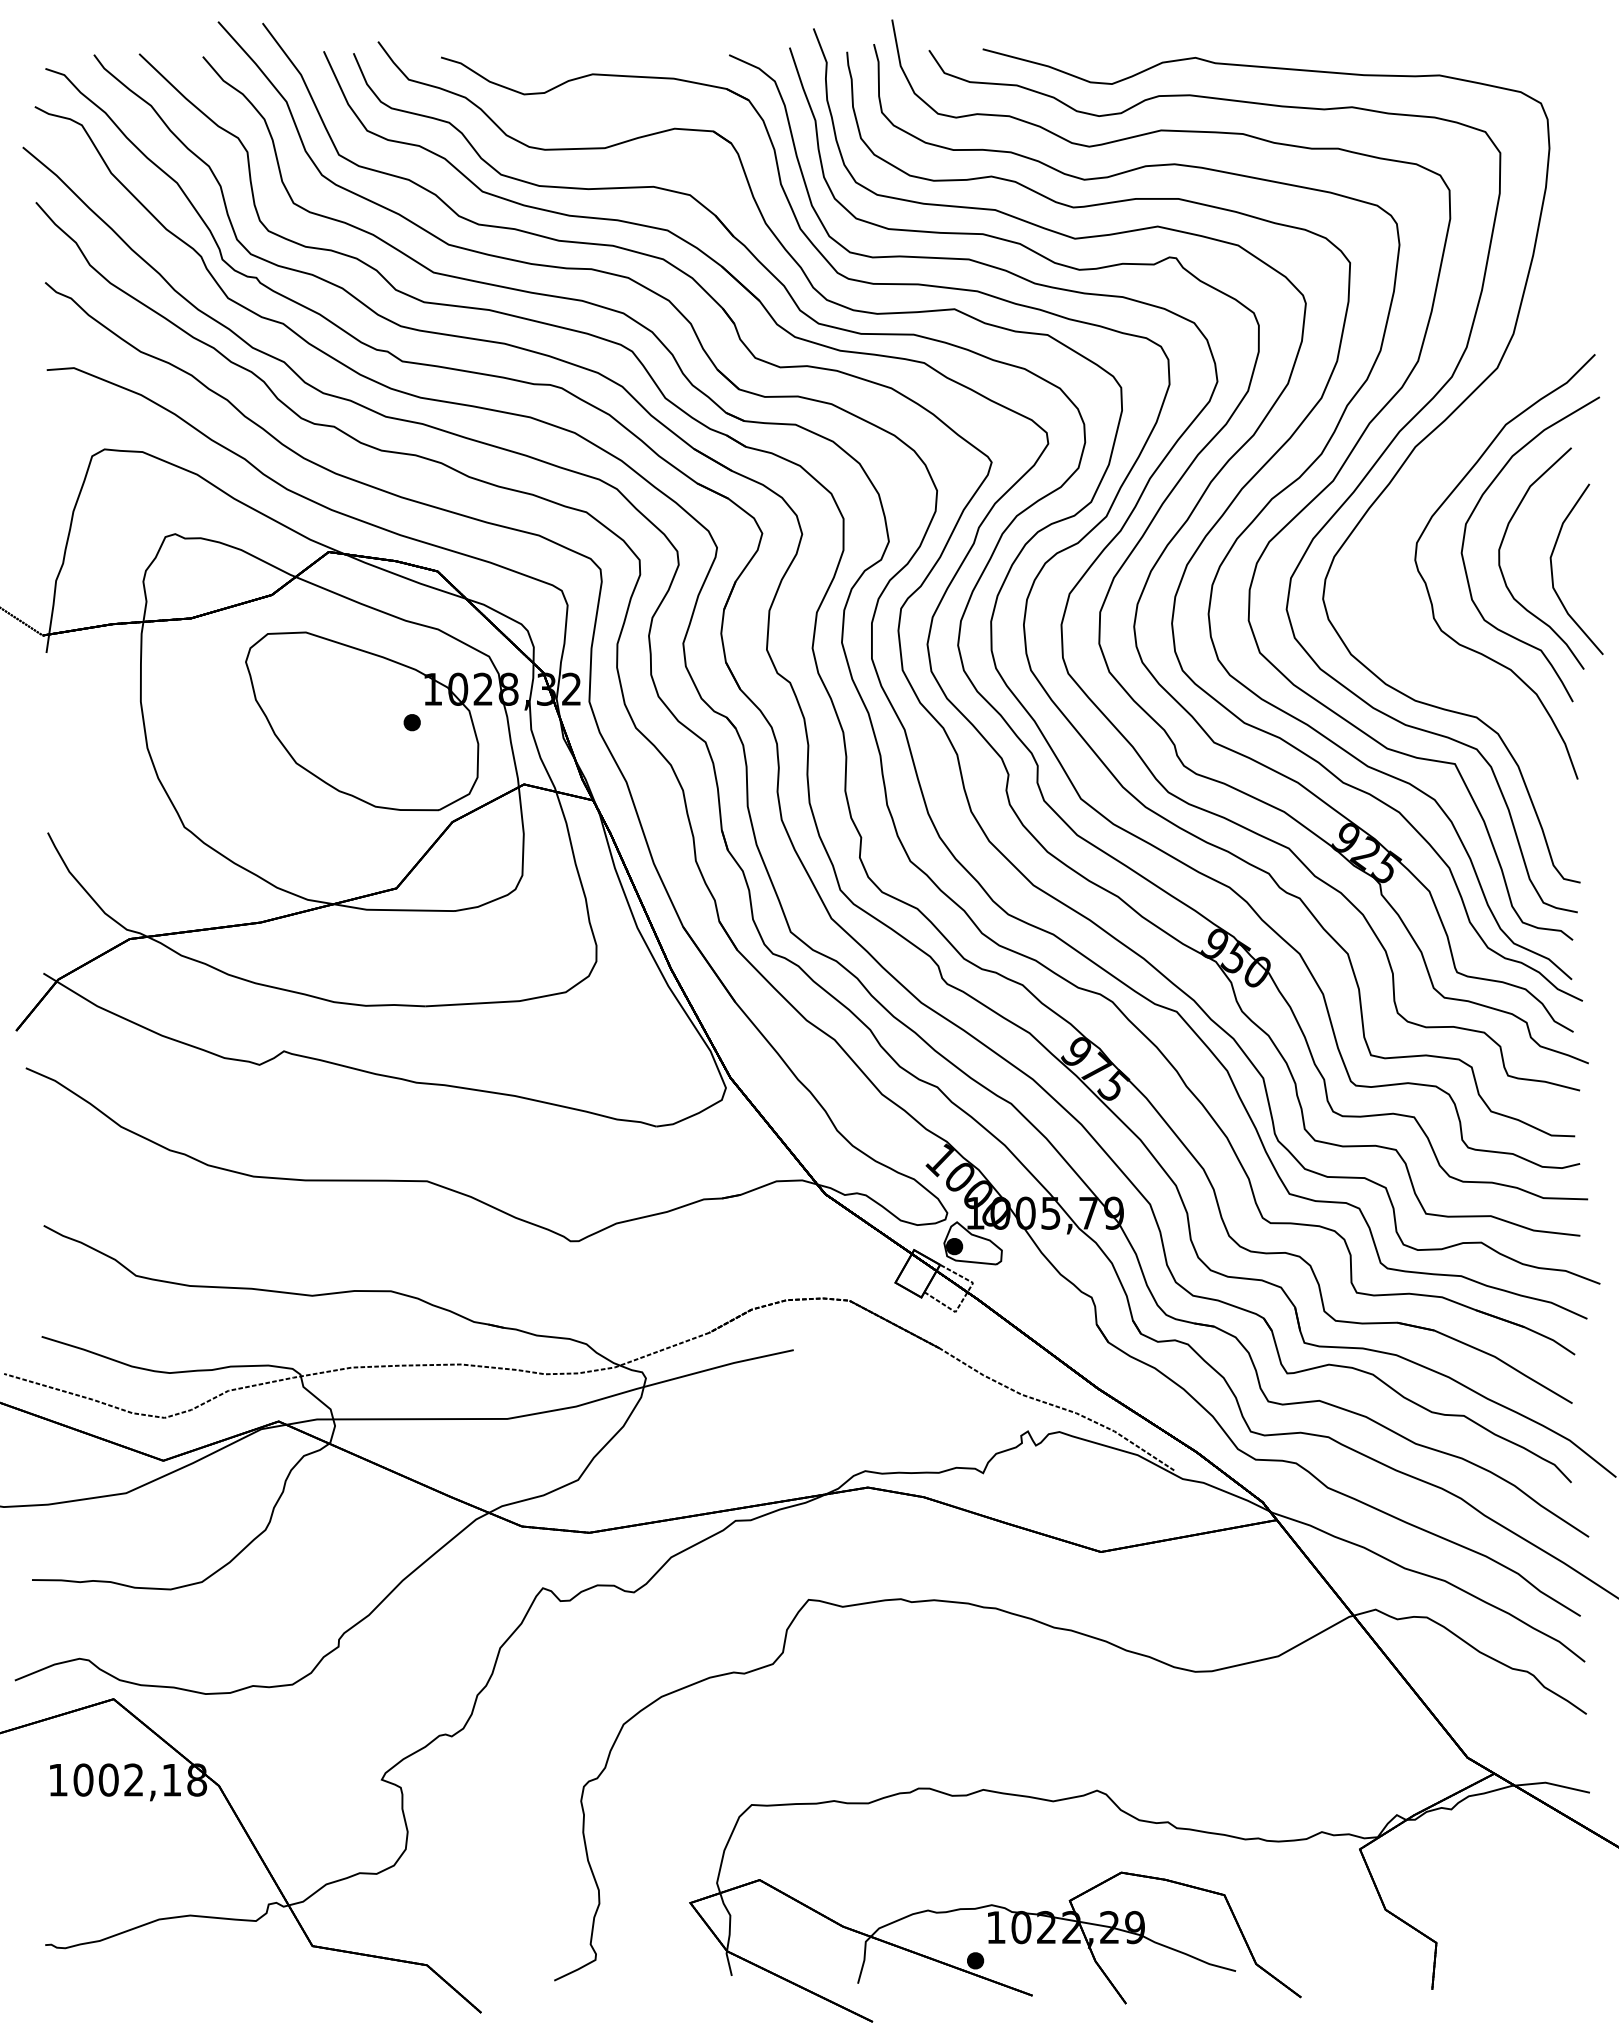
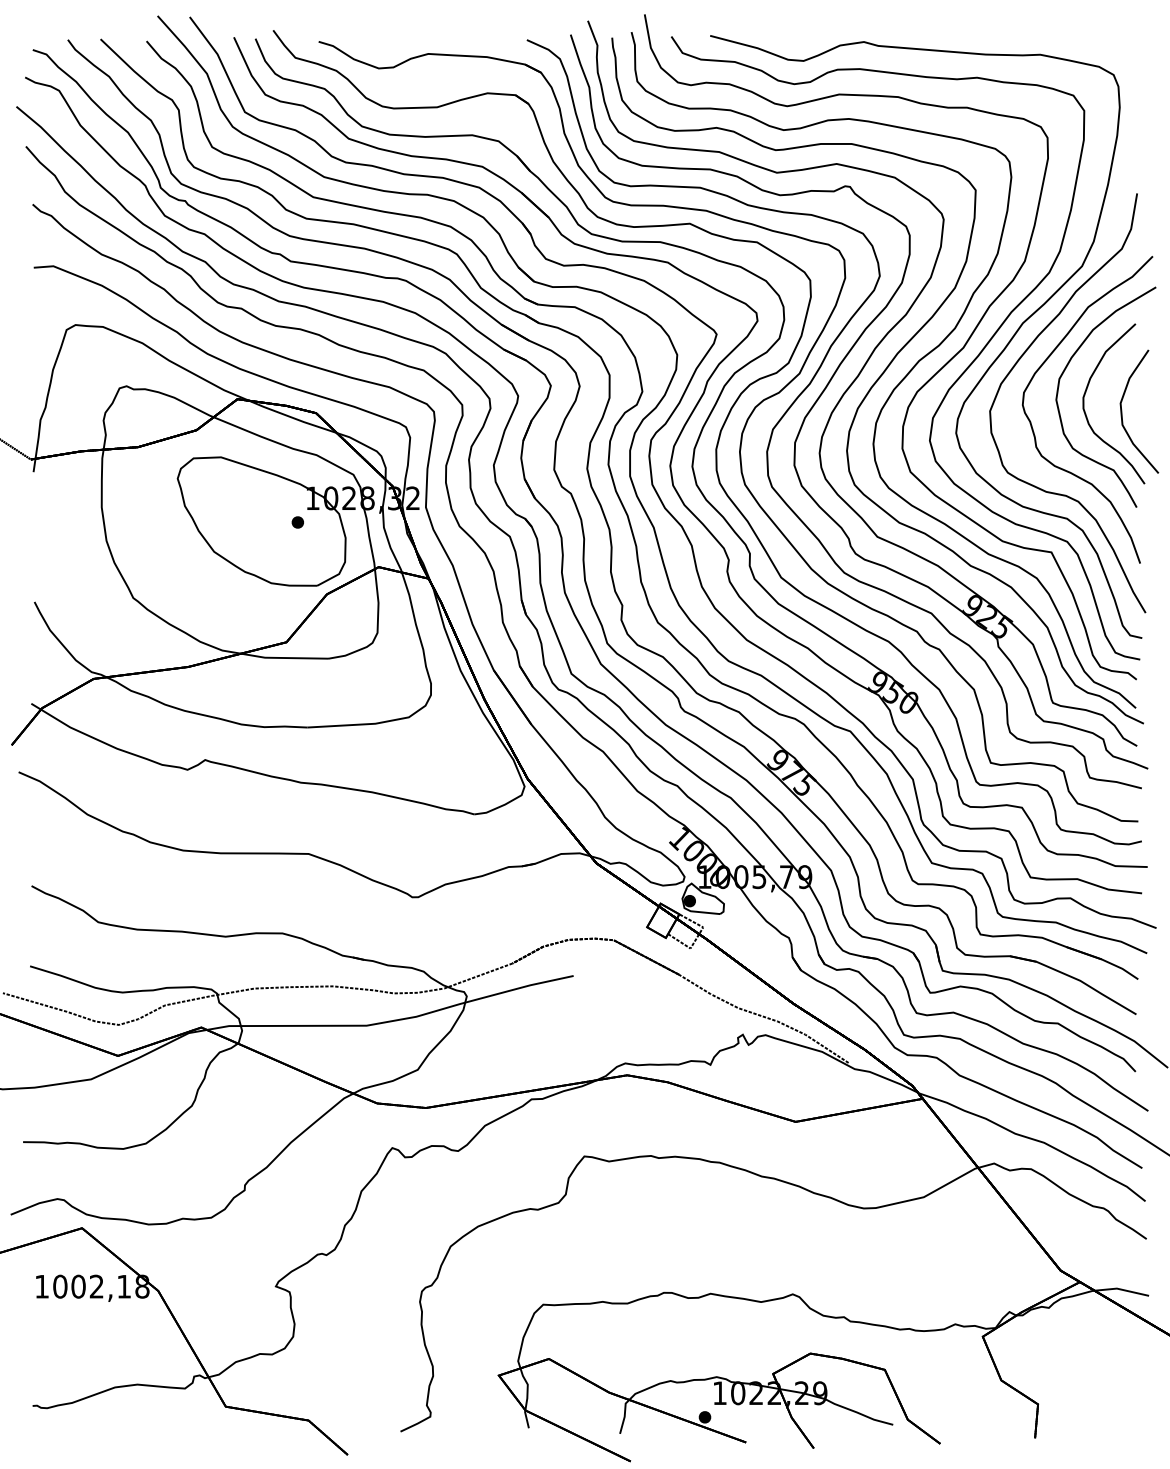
part: (1405, 505) -> (1015, 365), added

